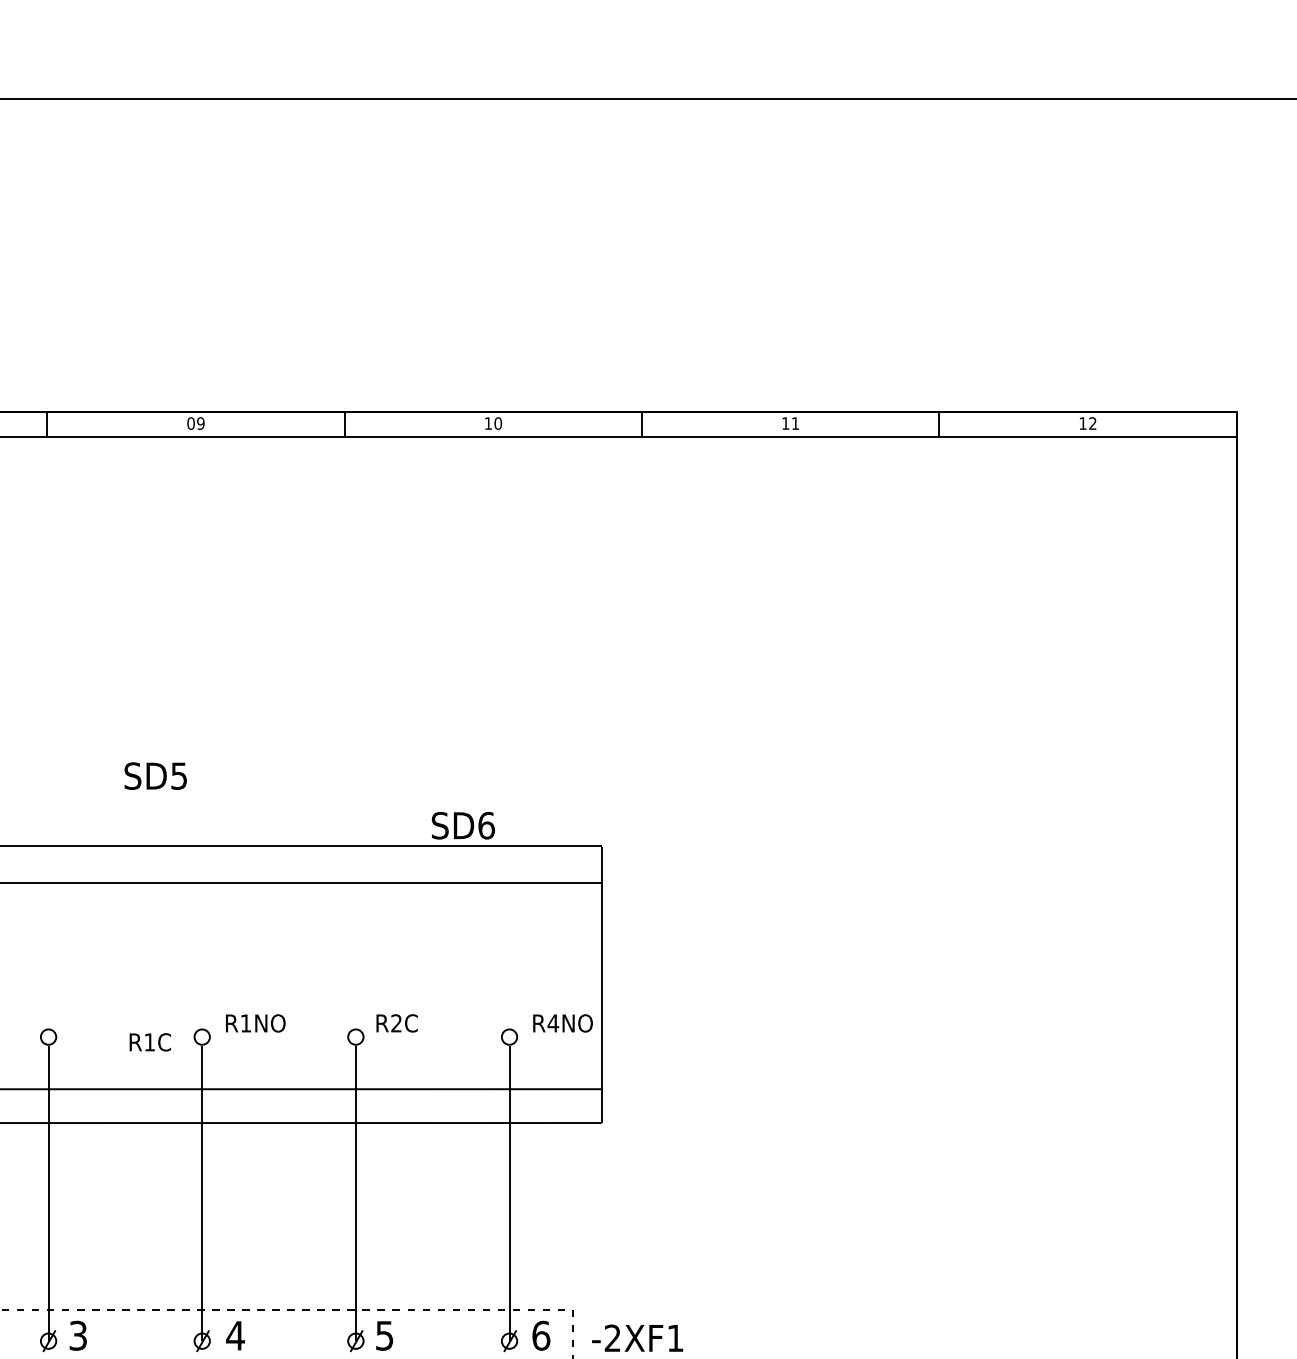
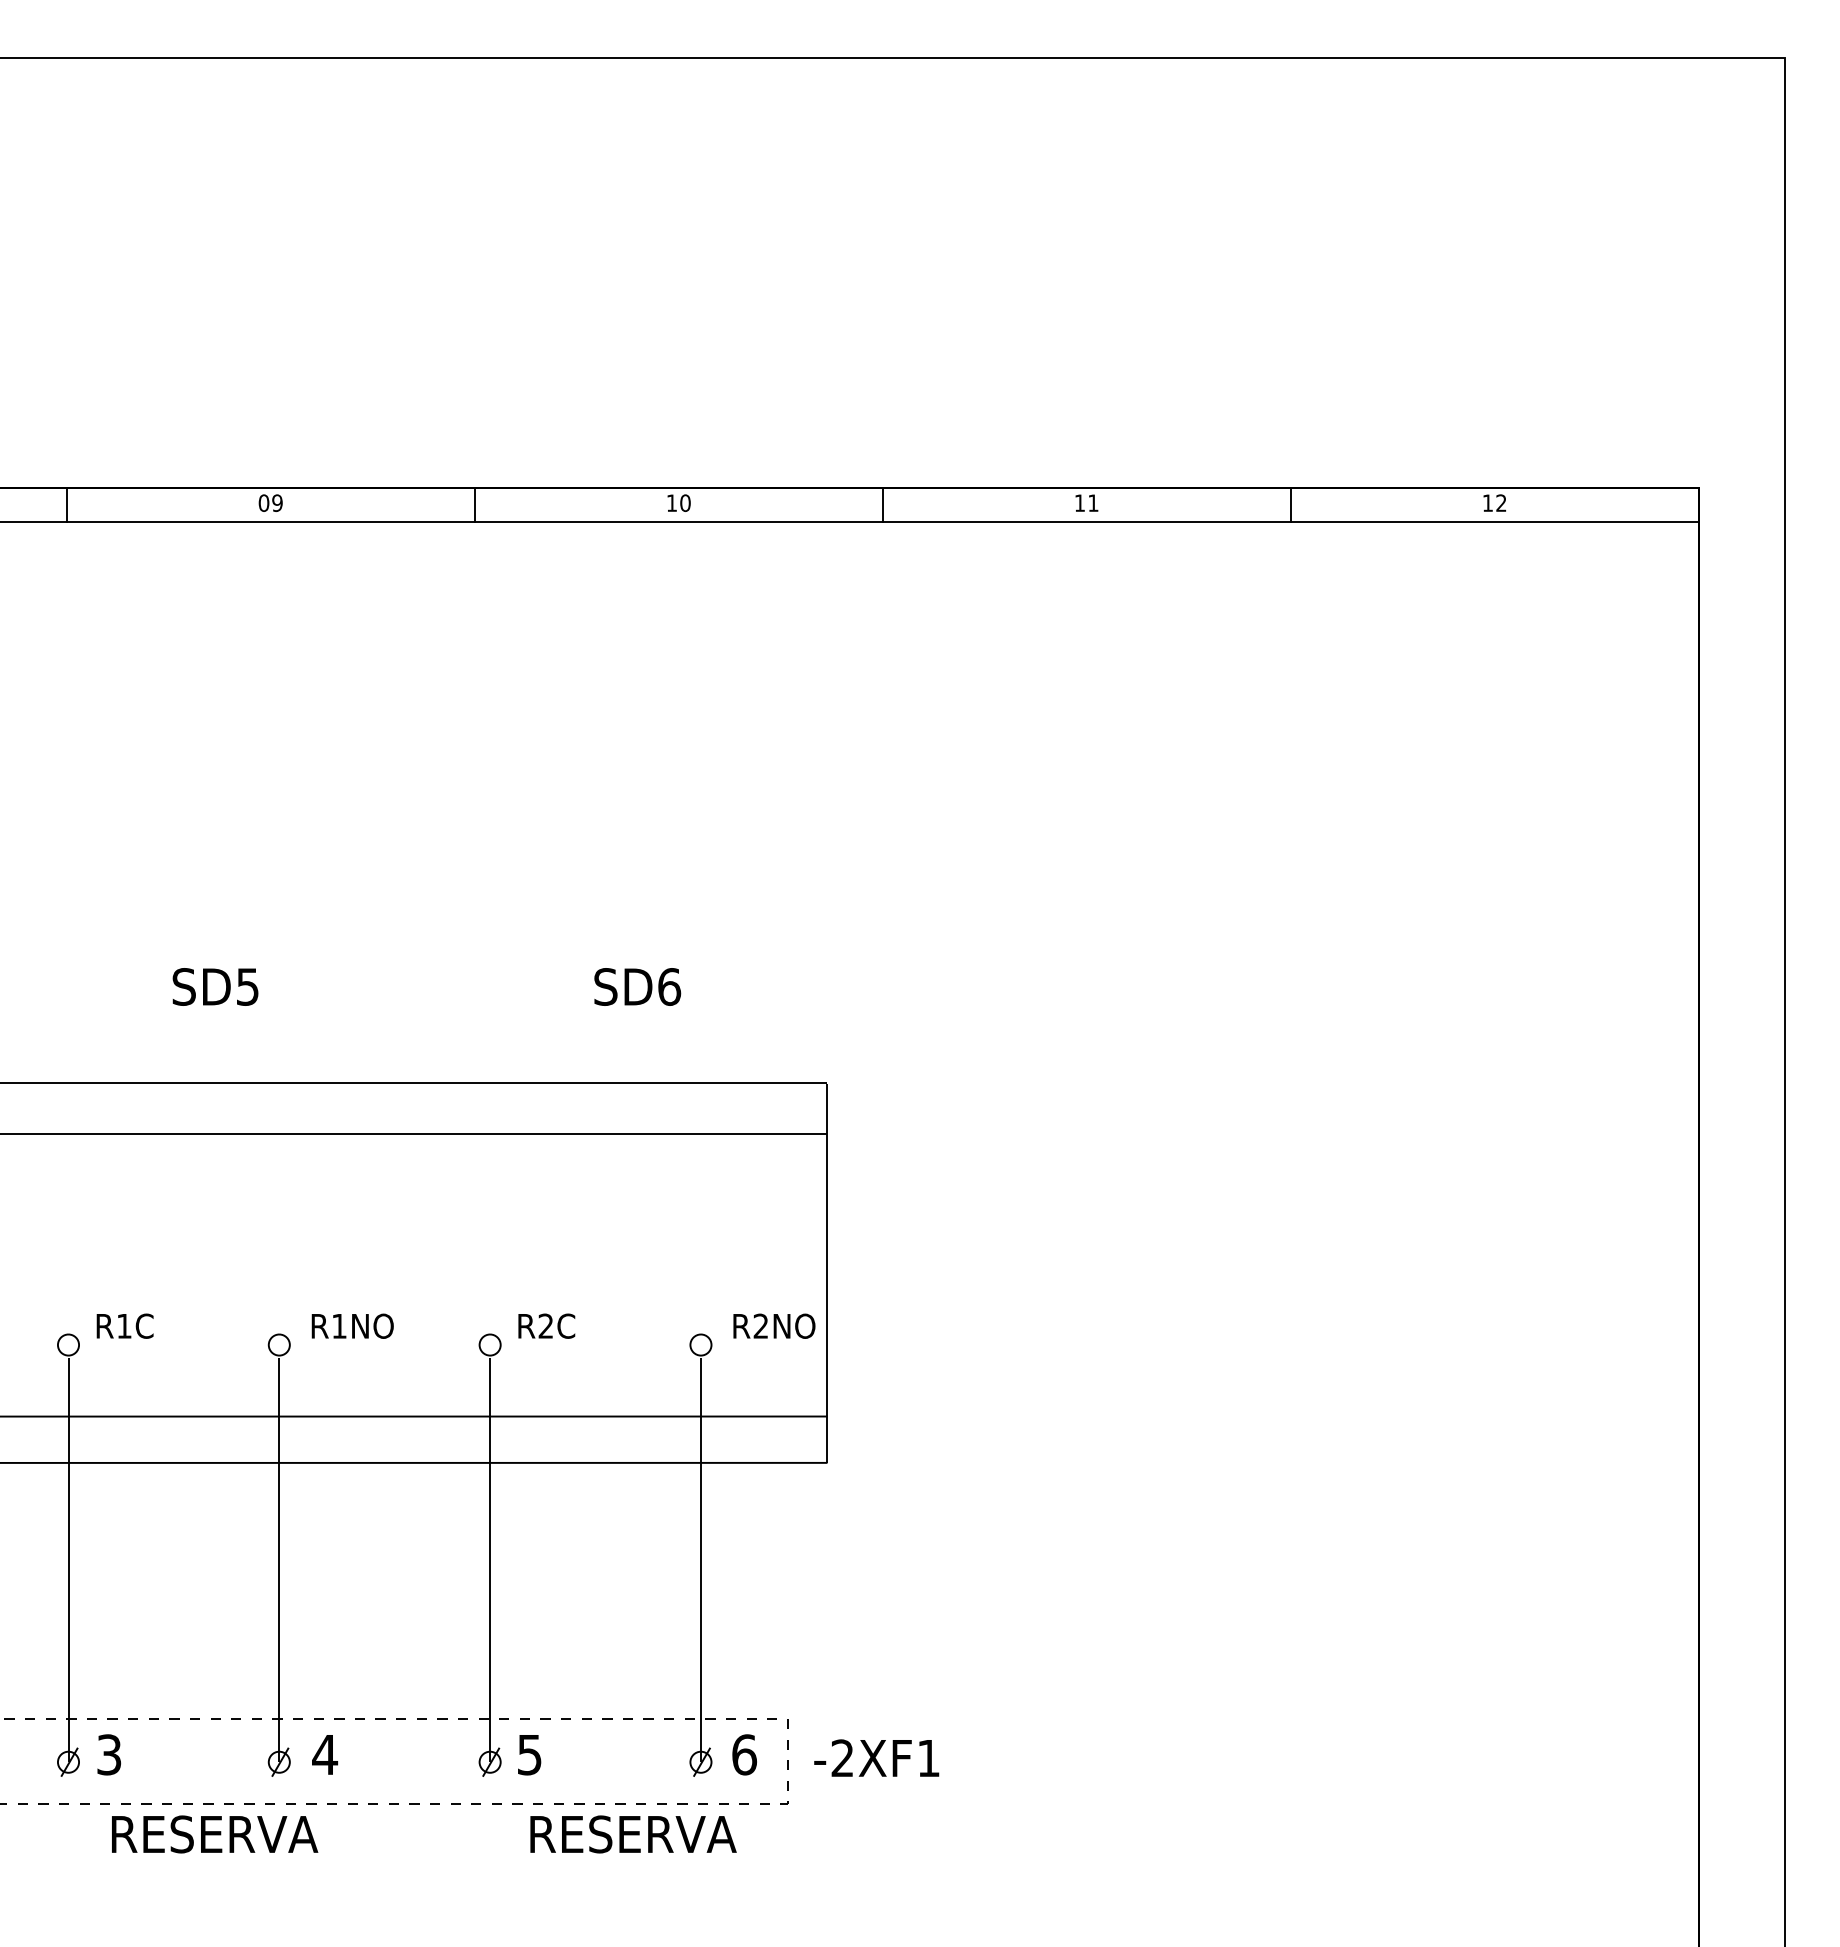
text: (463, 825) -> (637, 986), moved
text: (552, 1022) -> (760, 1325), R4NO -> R2NO
text: (149, 1041) -> (124, 1325), moved

